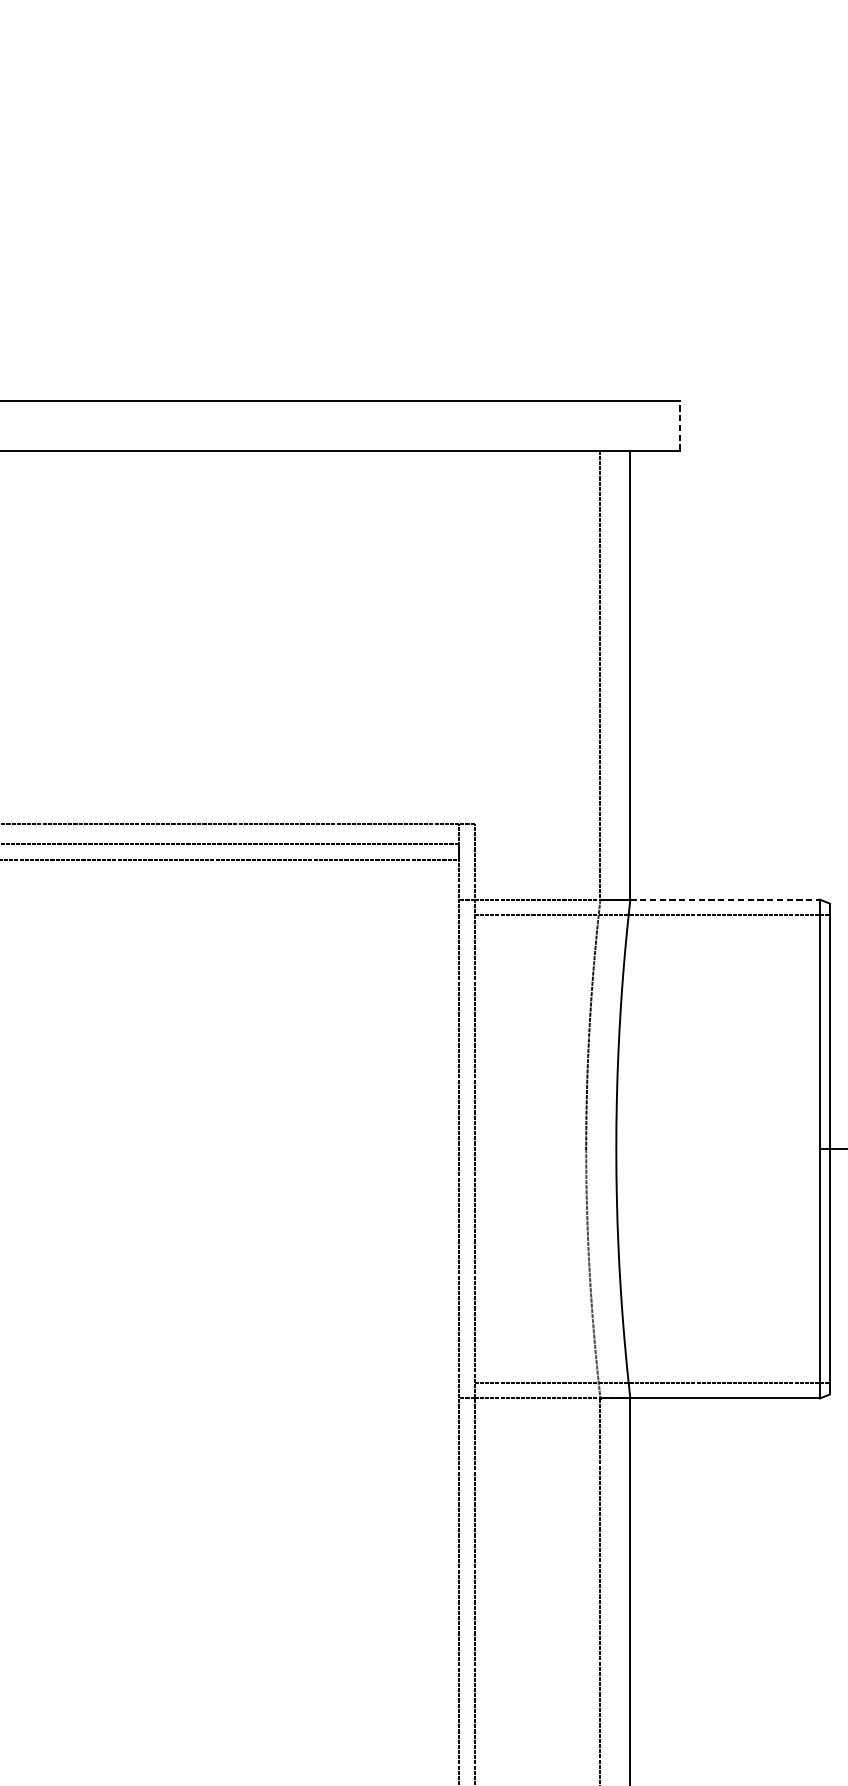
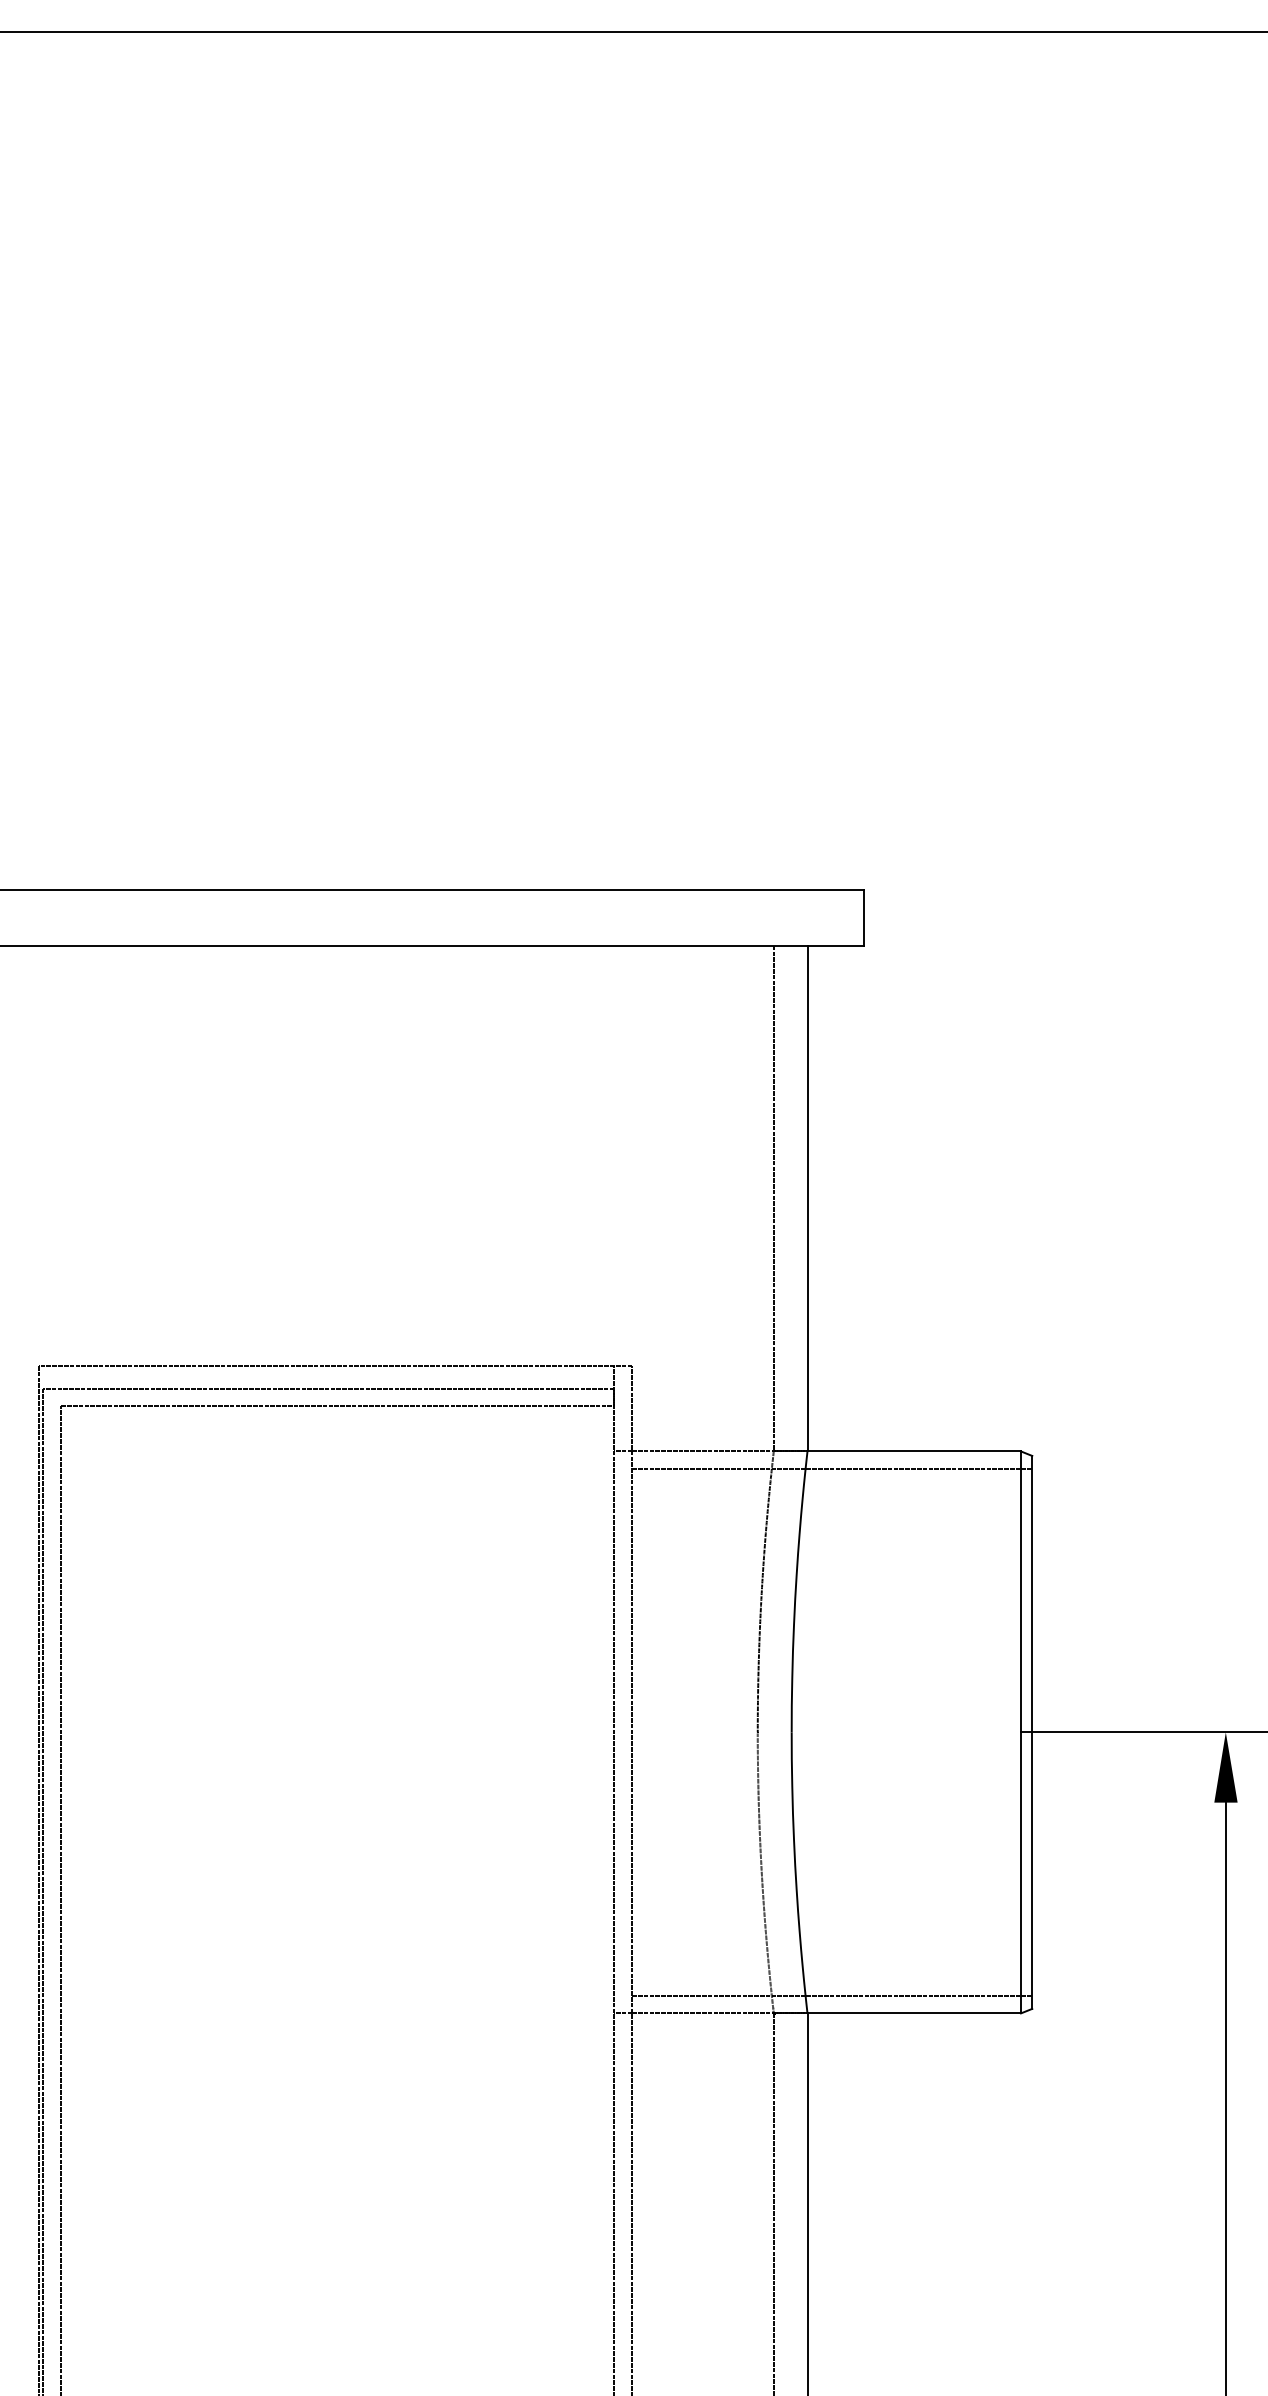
line: (680, 425) -> (863, 917), dashed -> solid
line: (725, 899) -> (914, 1451), dashed -> solid

